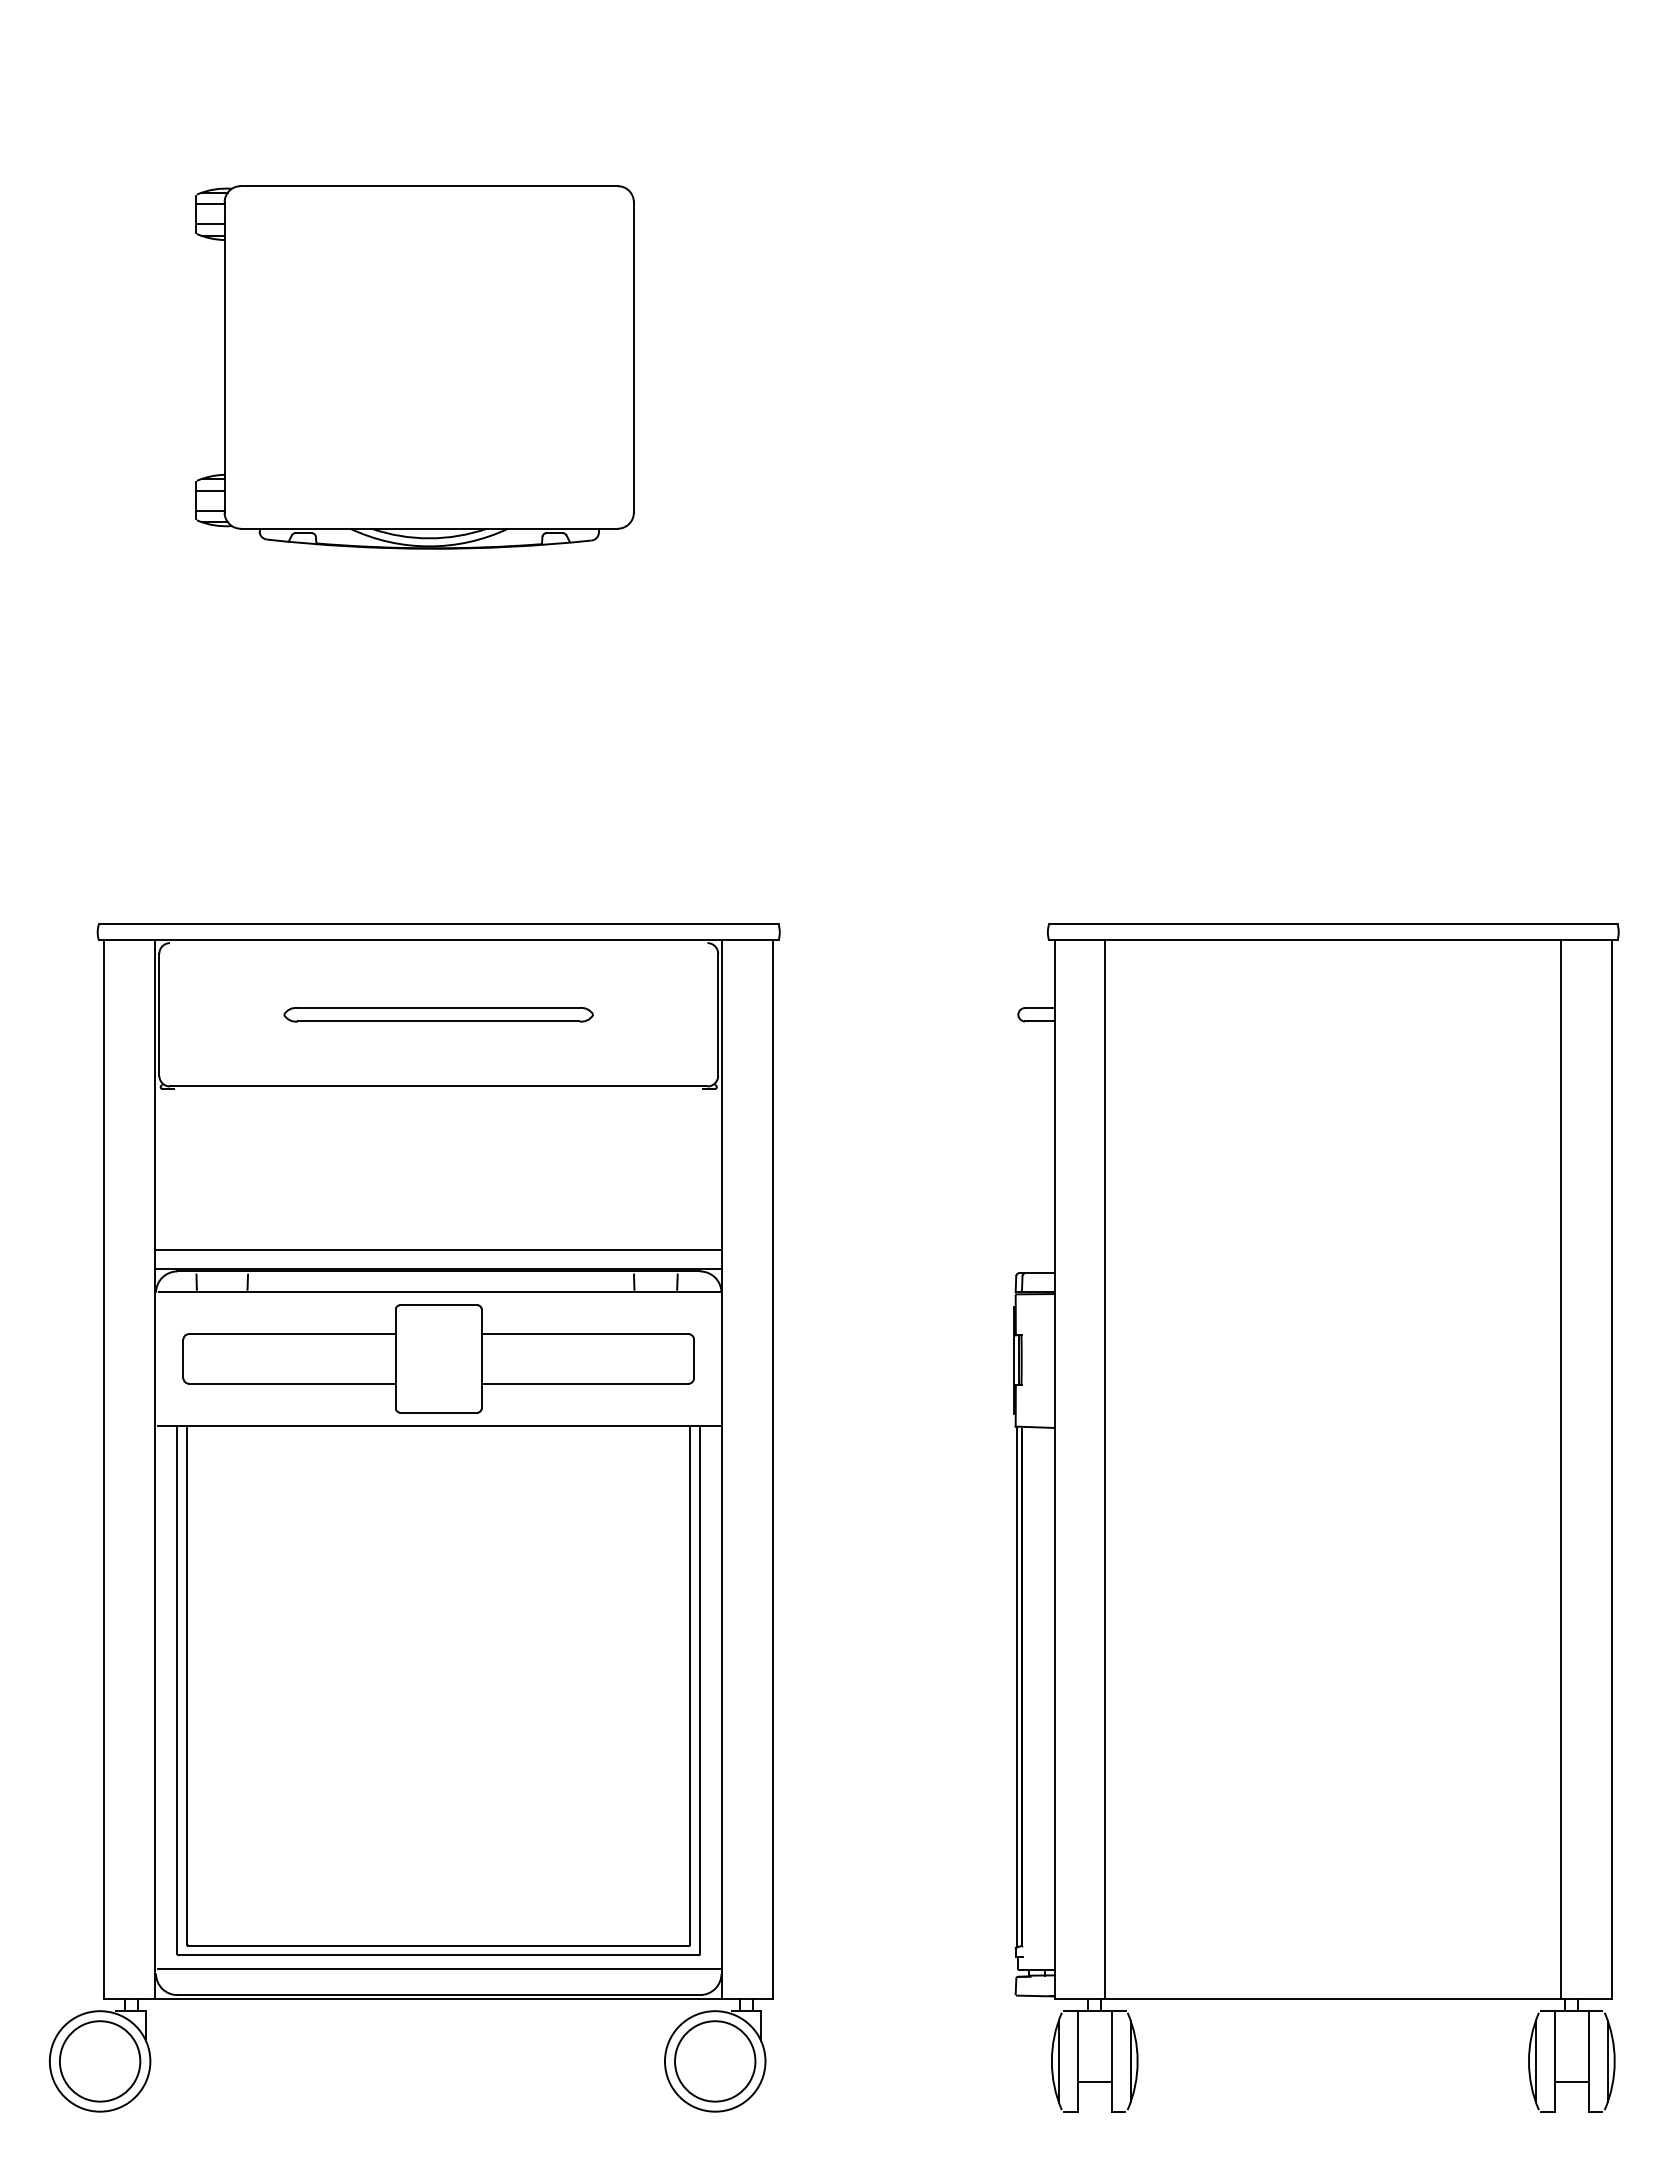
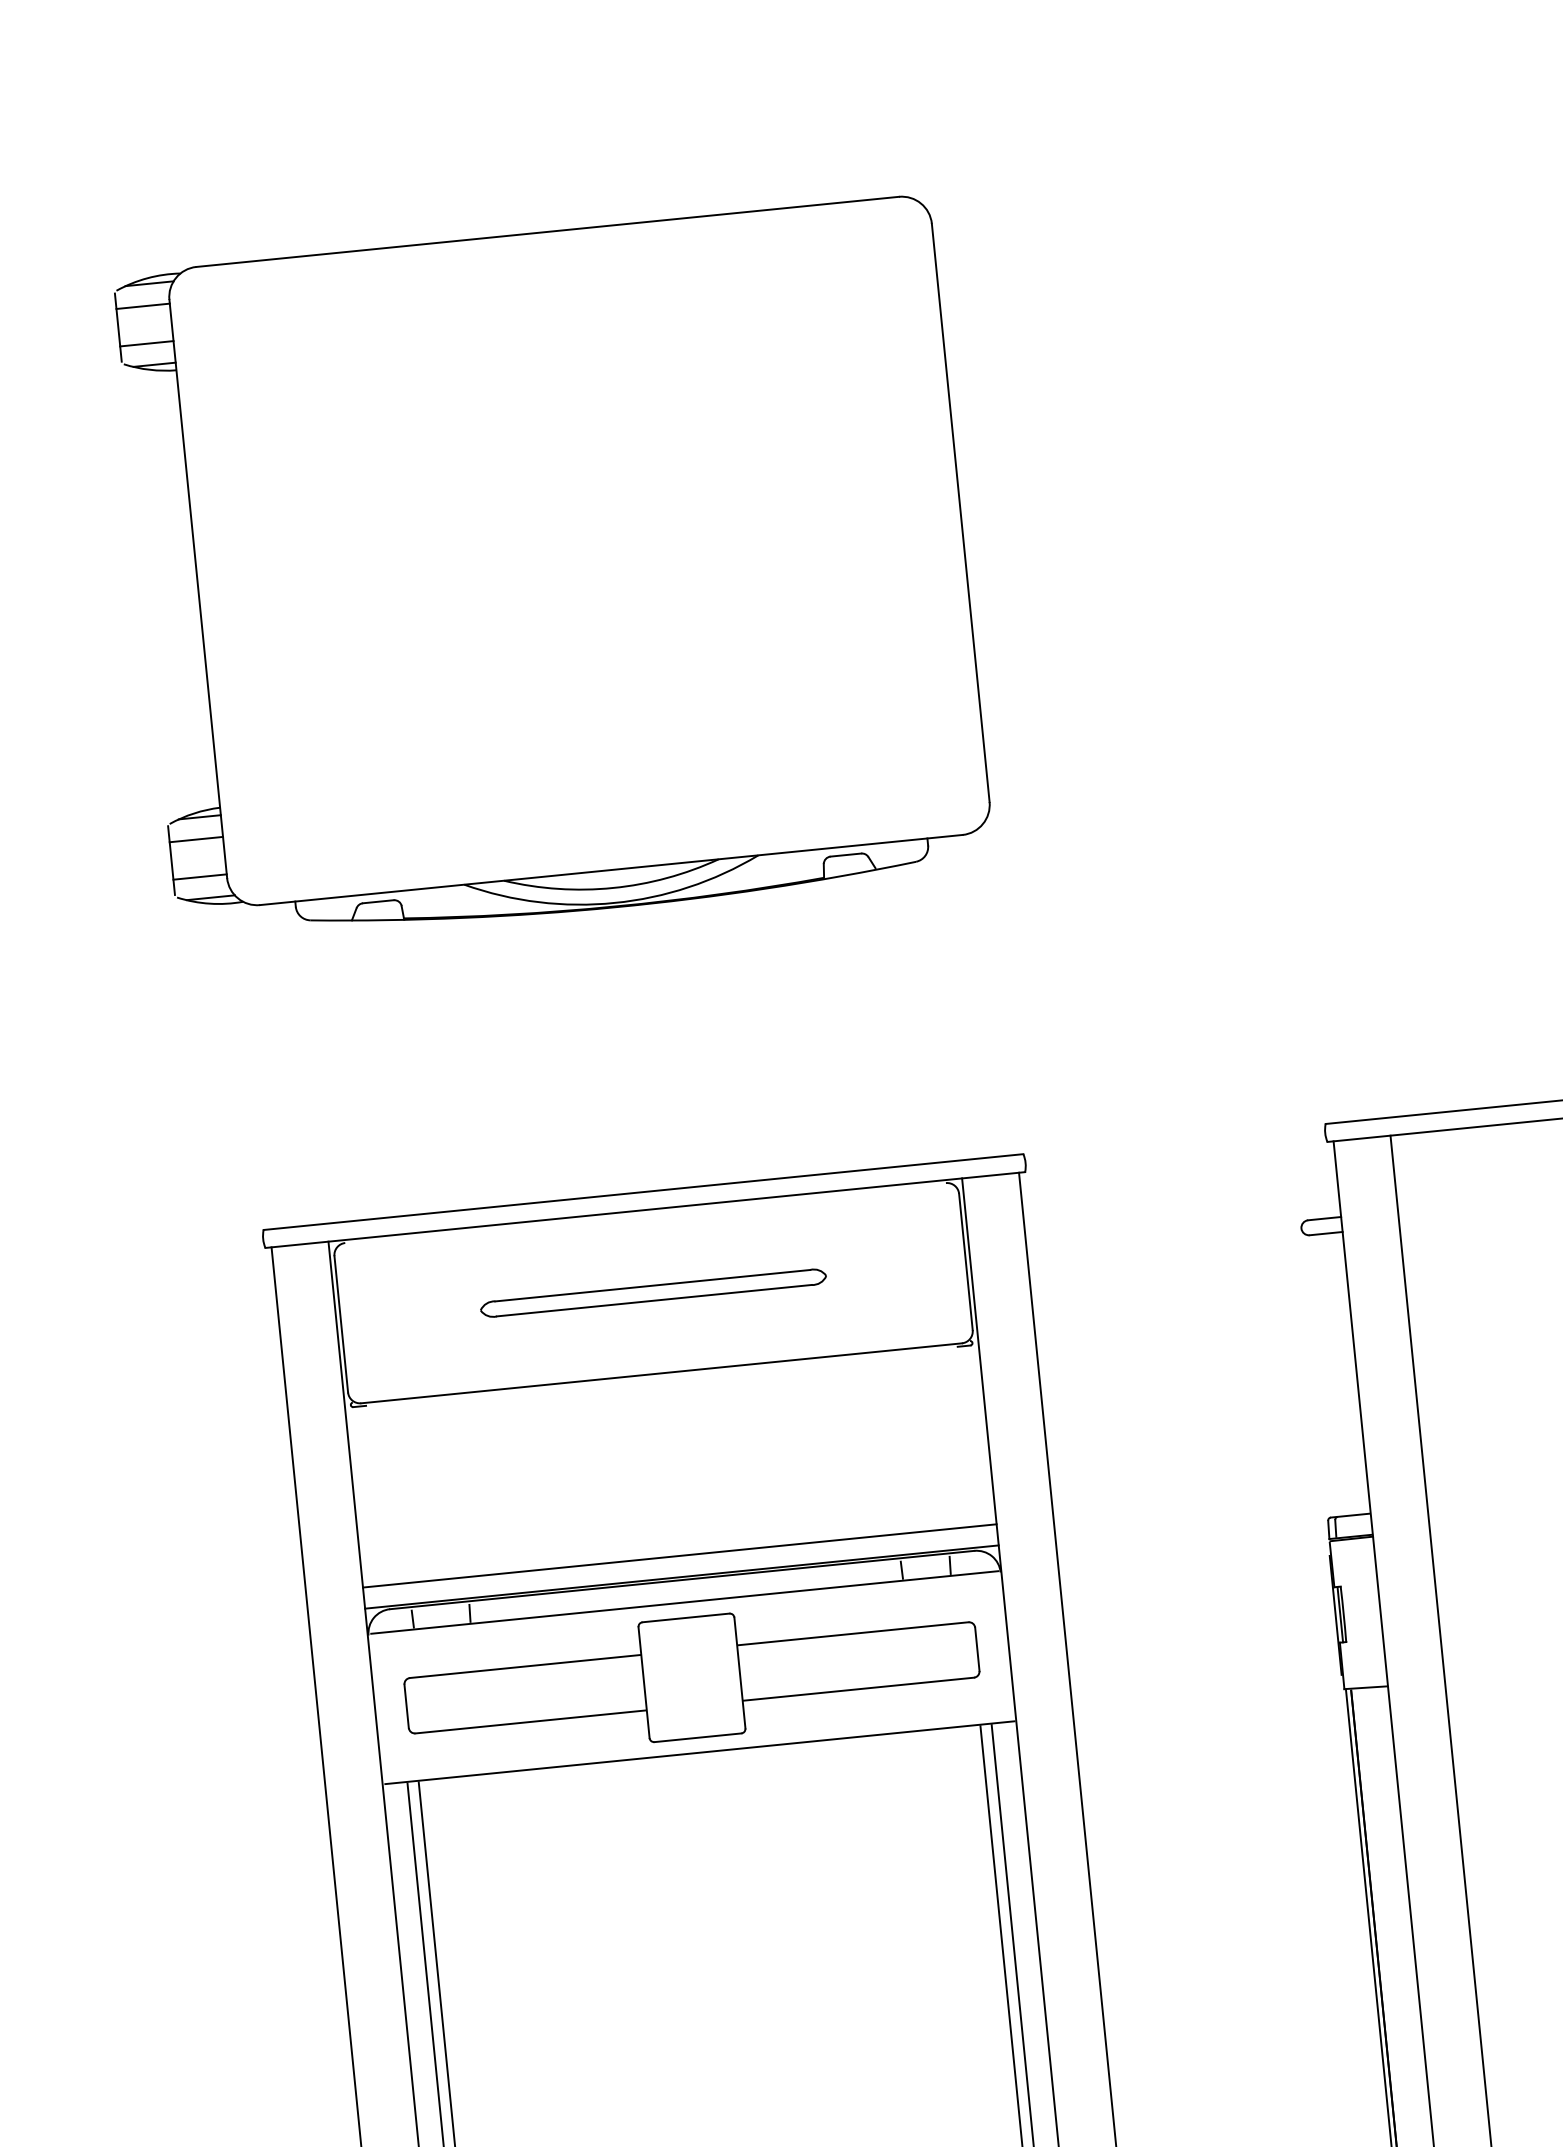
part: (414, 367) -> (554, 572), size x1.67

